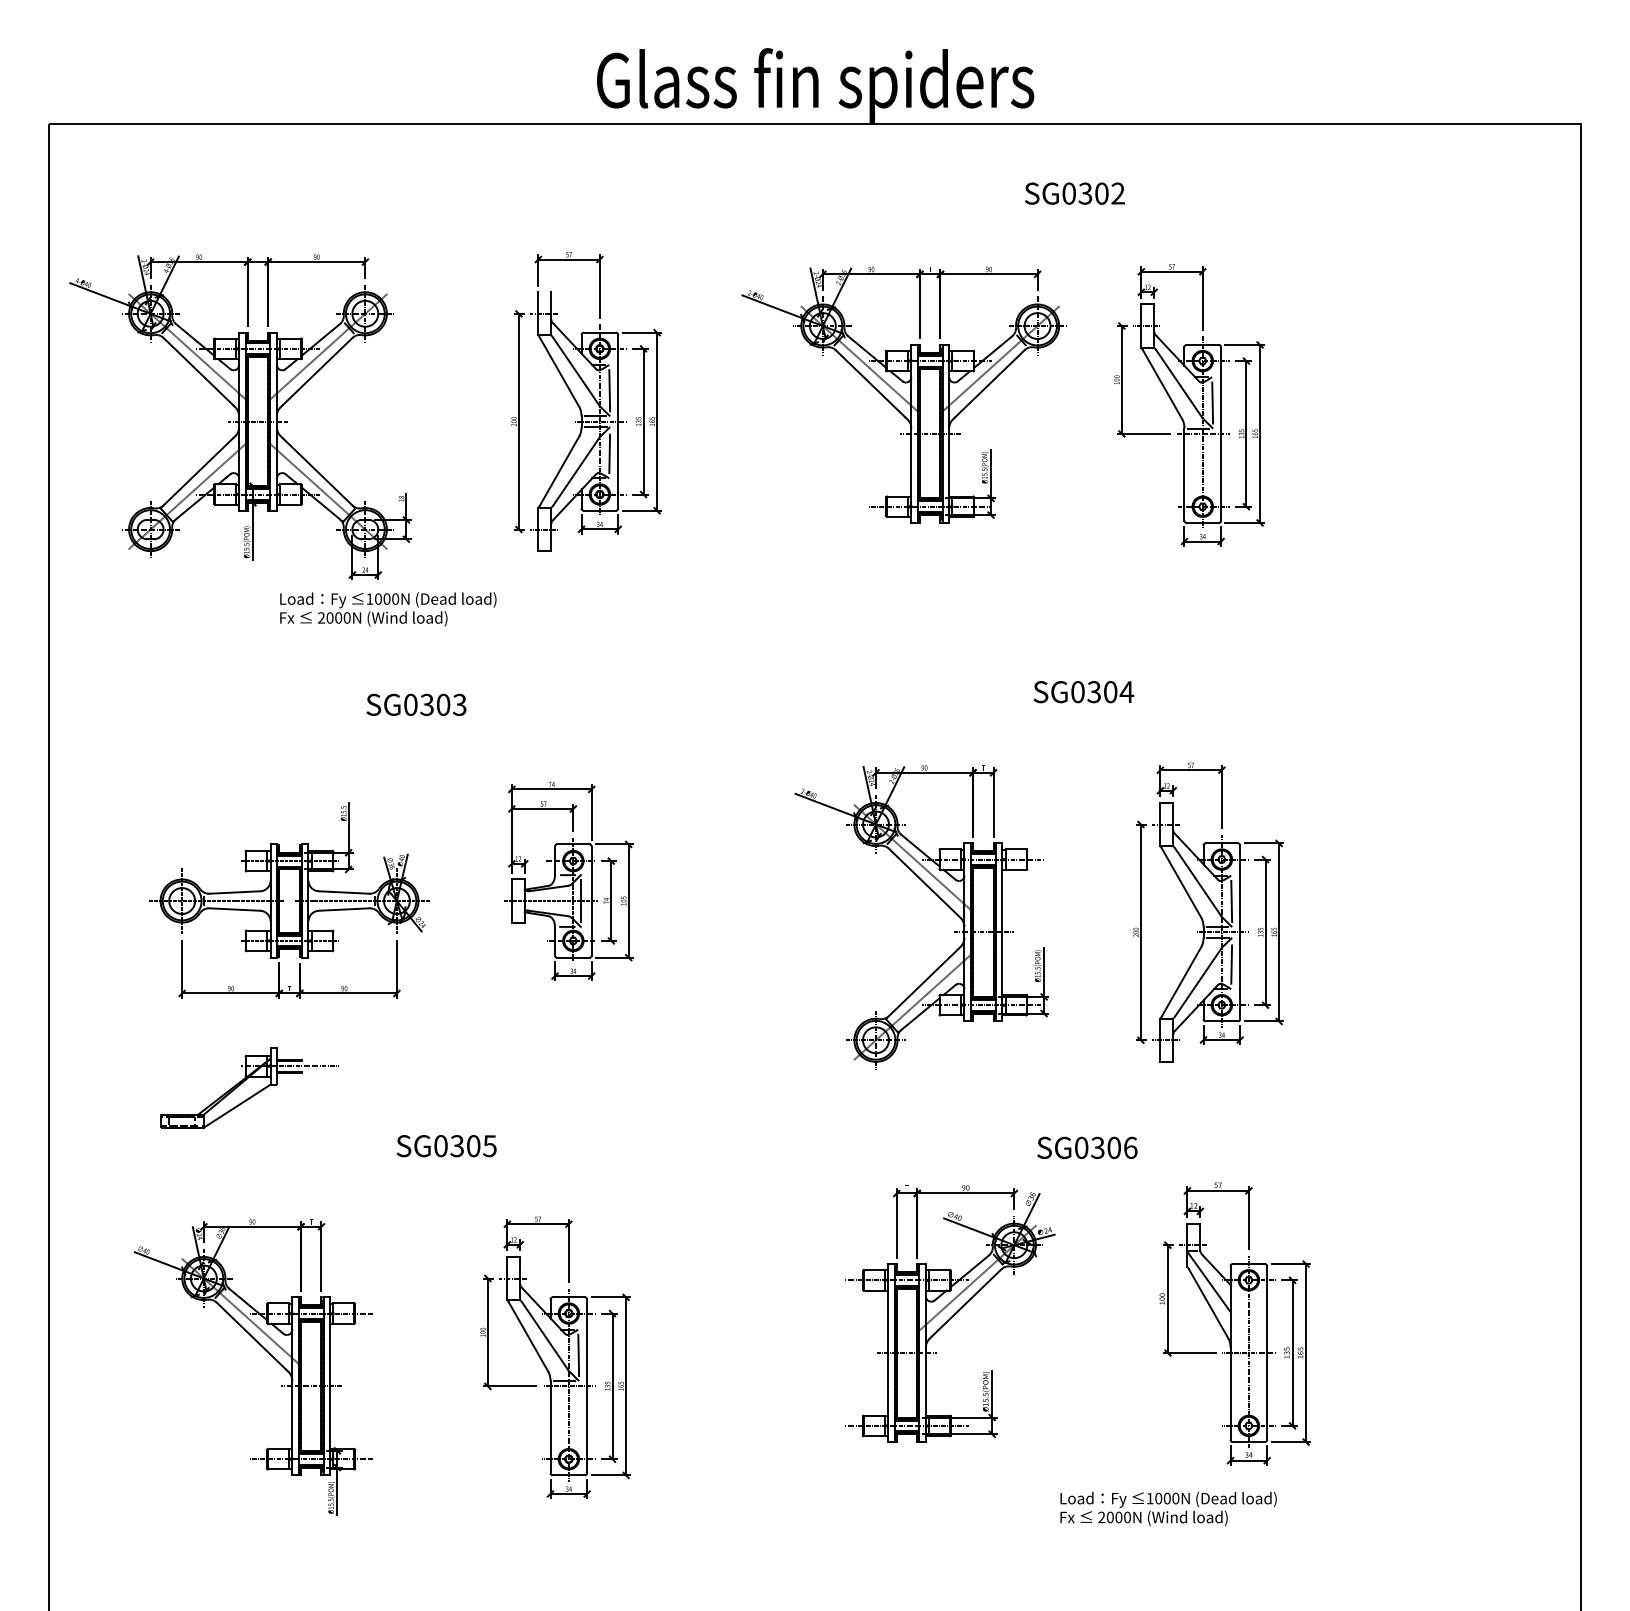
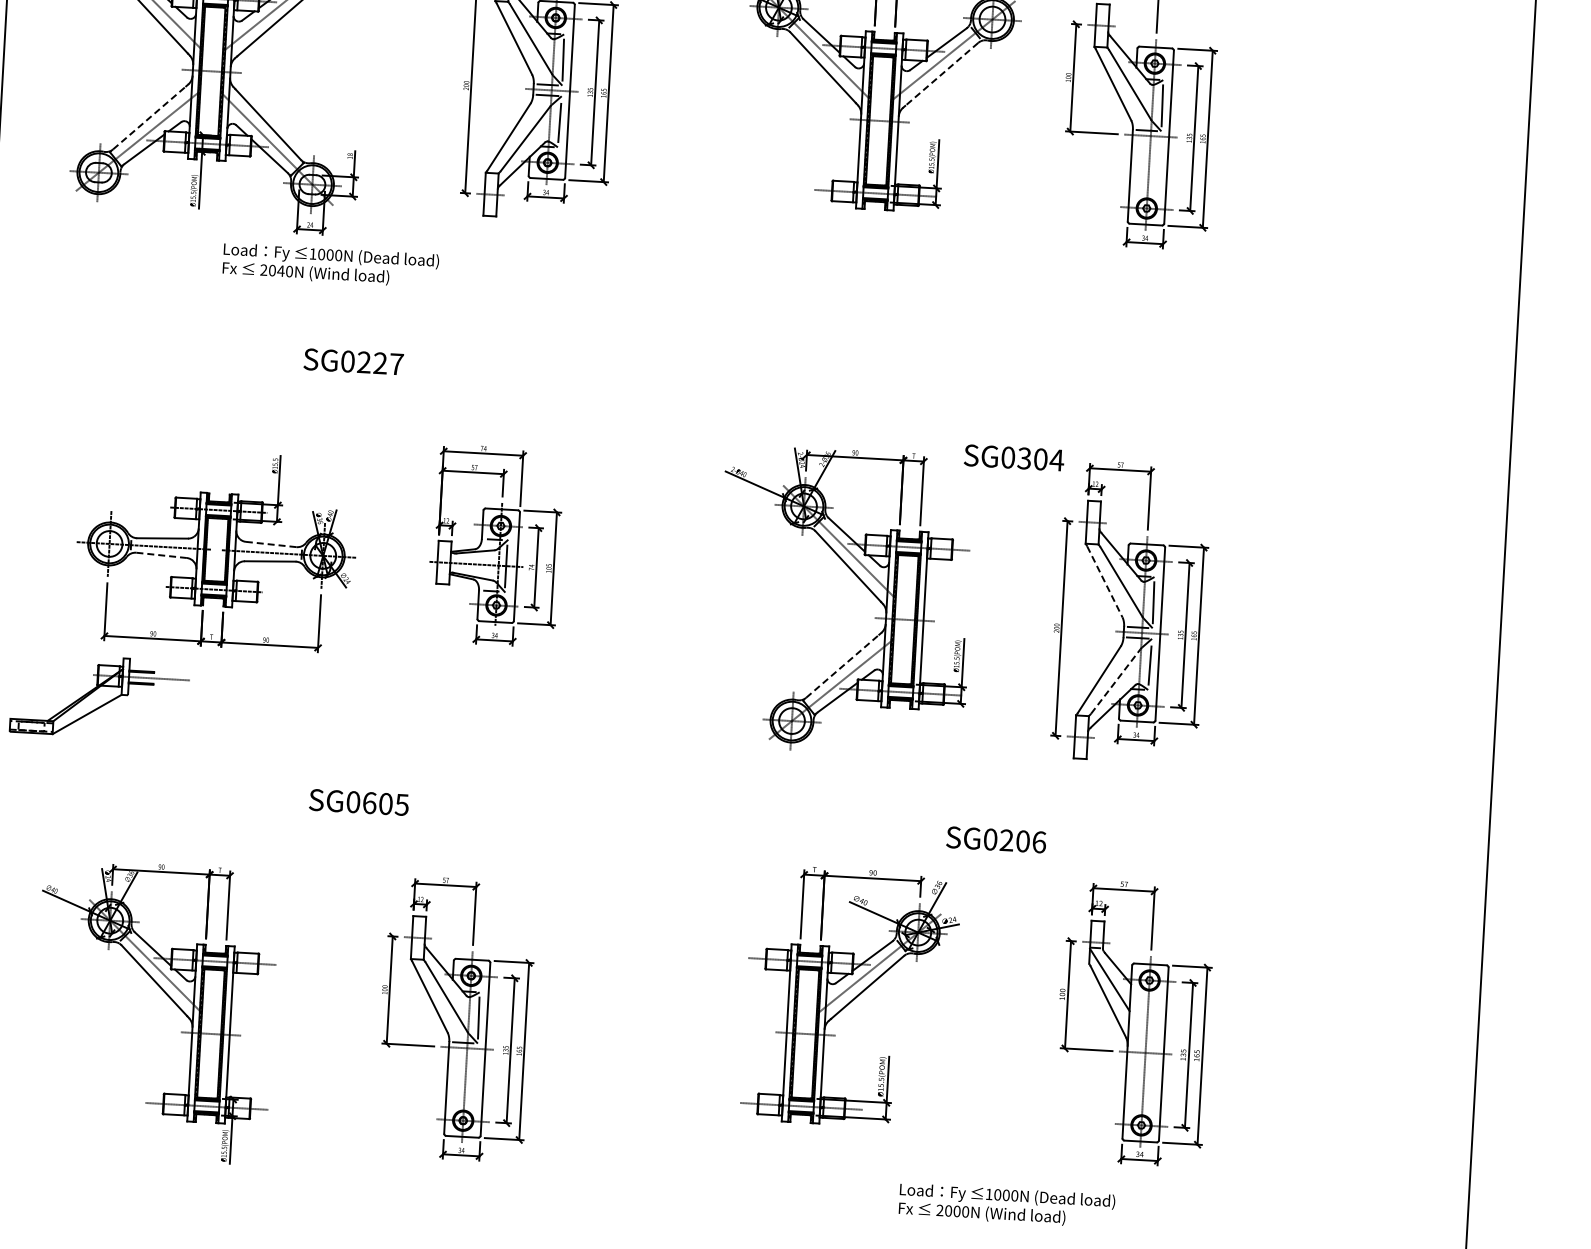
line: (989, 384) -> (941, 75), solid -> dashed
line: (198, 471) -> (149, 117), solid -> dashed
text: (338, 617) -> (280, 270), 2000N -> 2040N
text: (1083, 692) -> (1013, 458), moved
text: (443, 704) -> (380, 363), SG0303 -> SG0227
line: (1181, 883) -> (1104, 582), solid -> dashed
line: (343, 892) -> (270, 544), solid -> dashed
line: (235, 909) -> (162, 555), solid -> dashed
line: (924, 982) -> (843, 666), solid -> dashed
line: (1198, 982) -> (1116, 681), solid -> dashed
part: (249, 1087) -> (100, 696), moved
text: (457, 1146) -> (369, 803), SG0305 -> SG0605
text: (1097, 1148) -> (1006, 841), SG0306 -> SG0206
text: (1168, 1508) -> (1006, 1205), moved

